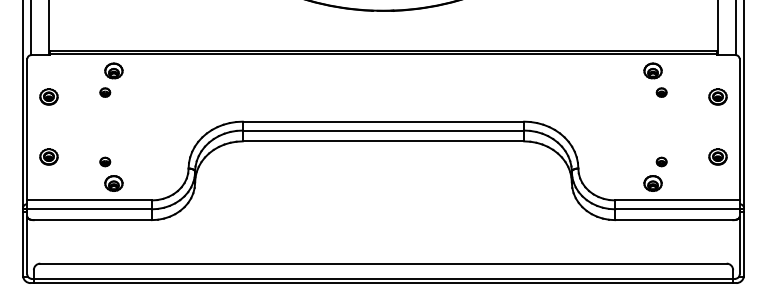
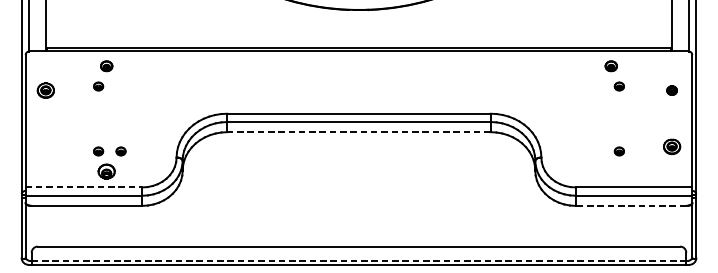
part: (113, 70) -> (106, 65), size x0.7
part: (652, 70) -> (610, 65), size x0.7
part: (717, 96) -> (671, 90), size x0.6
line: (383, 141) -> (359, 132), solid -> dashed
part: (48, 156) -> (45, 146), removed
part: (129, 161) -> (121, 151), added
part: (652, 183) -> (610, 171), removed
line: (90, 200) -> (84, 187), solid -> dashed
line: (674, 220) -> (631, 206), solid -> dashed
line: (383, 278) -> (359, 260), solid -> dashed

